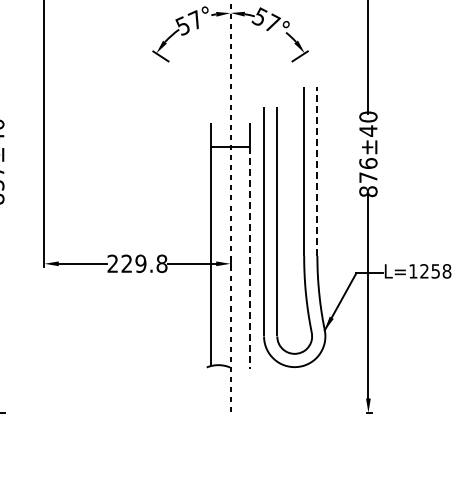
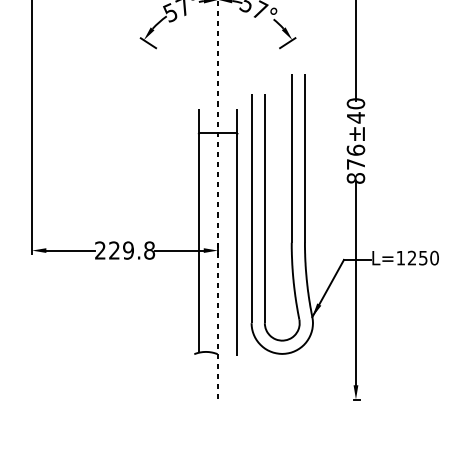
line: (317, 171) -> (305, 158), dashed -> solid
line: (249, 258) -> (237, 245), dashed -> solid
text: (446, 271) -> (434, 258), L=1258 -> L=1250

